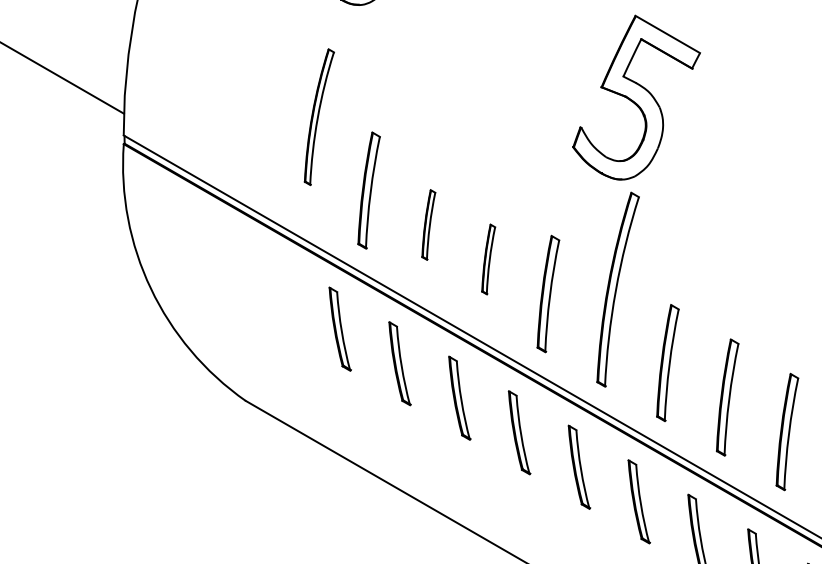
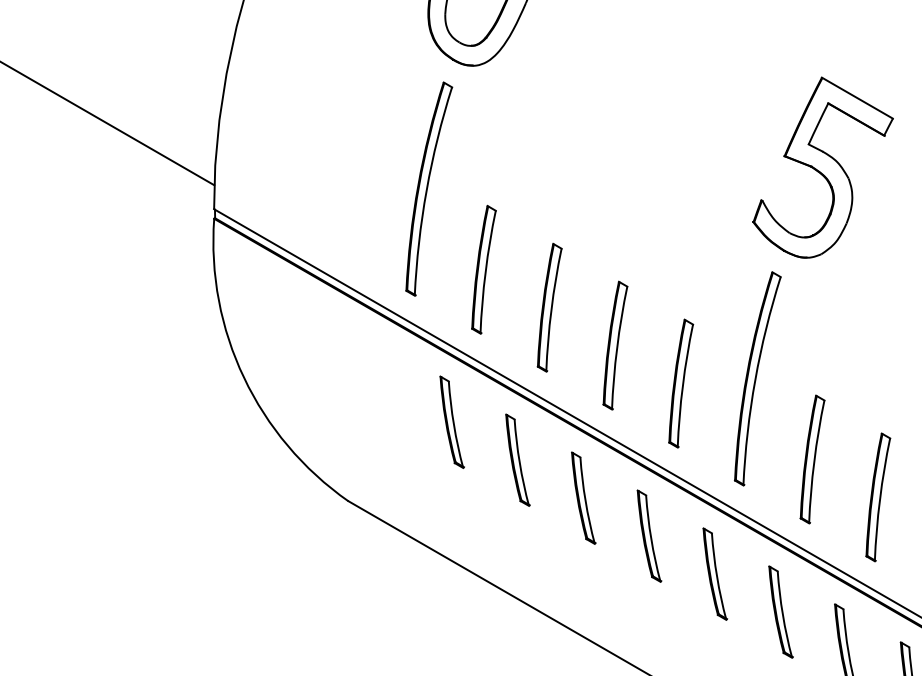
part: (636, 97) -> (822, 167), moved
part: (319, 116) -> (429, 188), size x1.43
part: (428, 224) -> (549, 307), size x1.67
part: (488, 259) -> (615, 345), size x1.67

